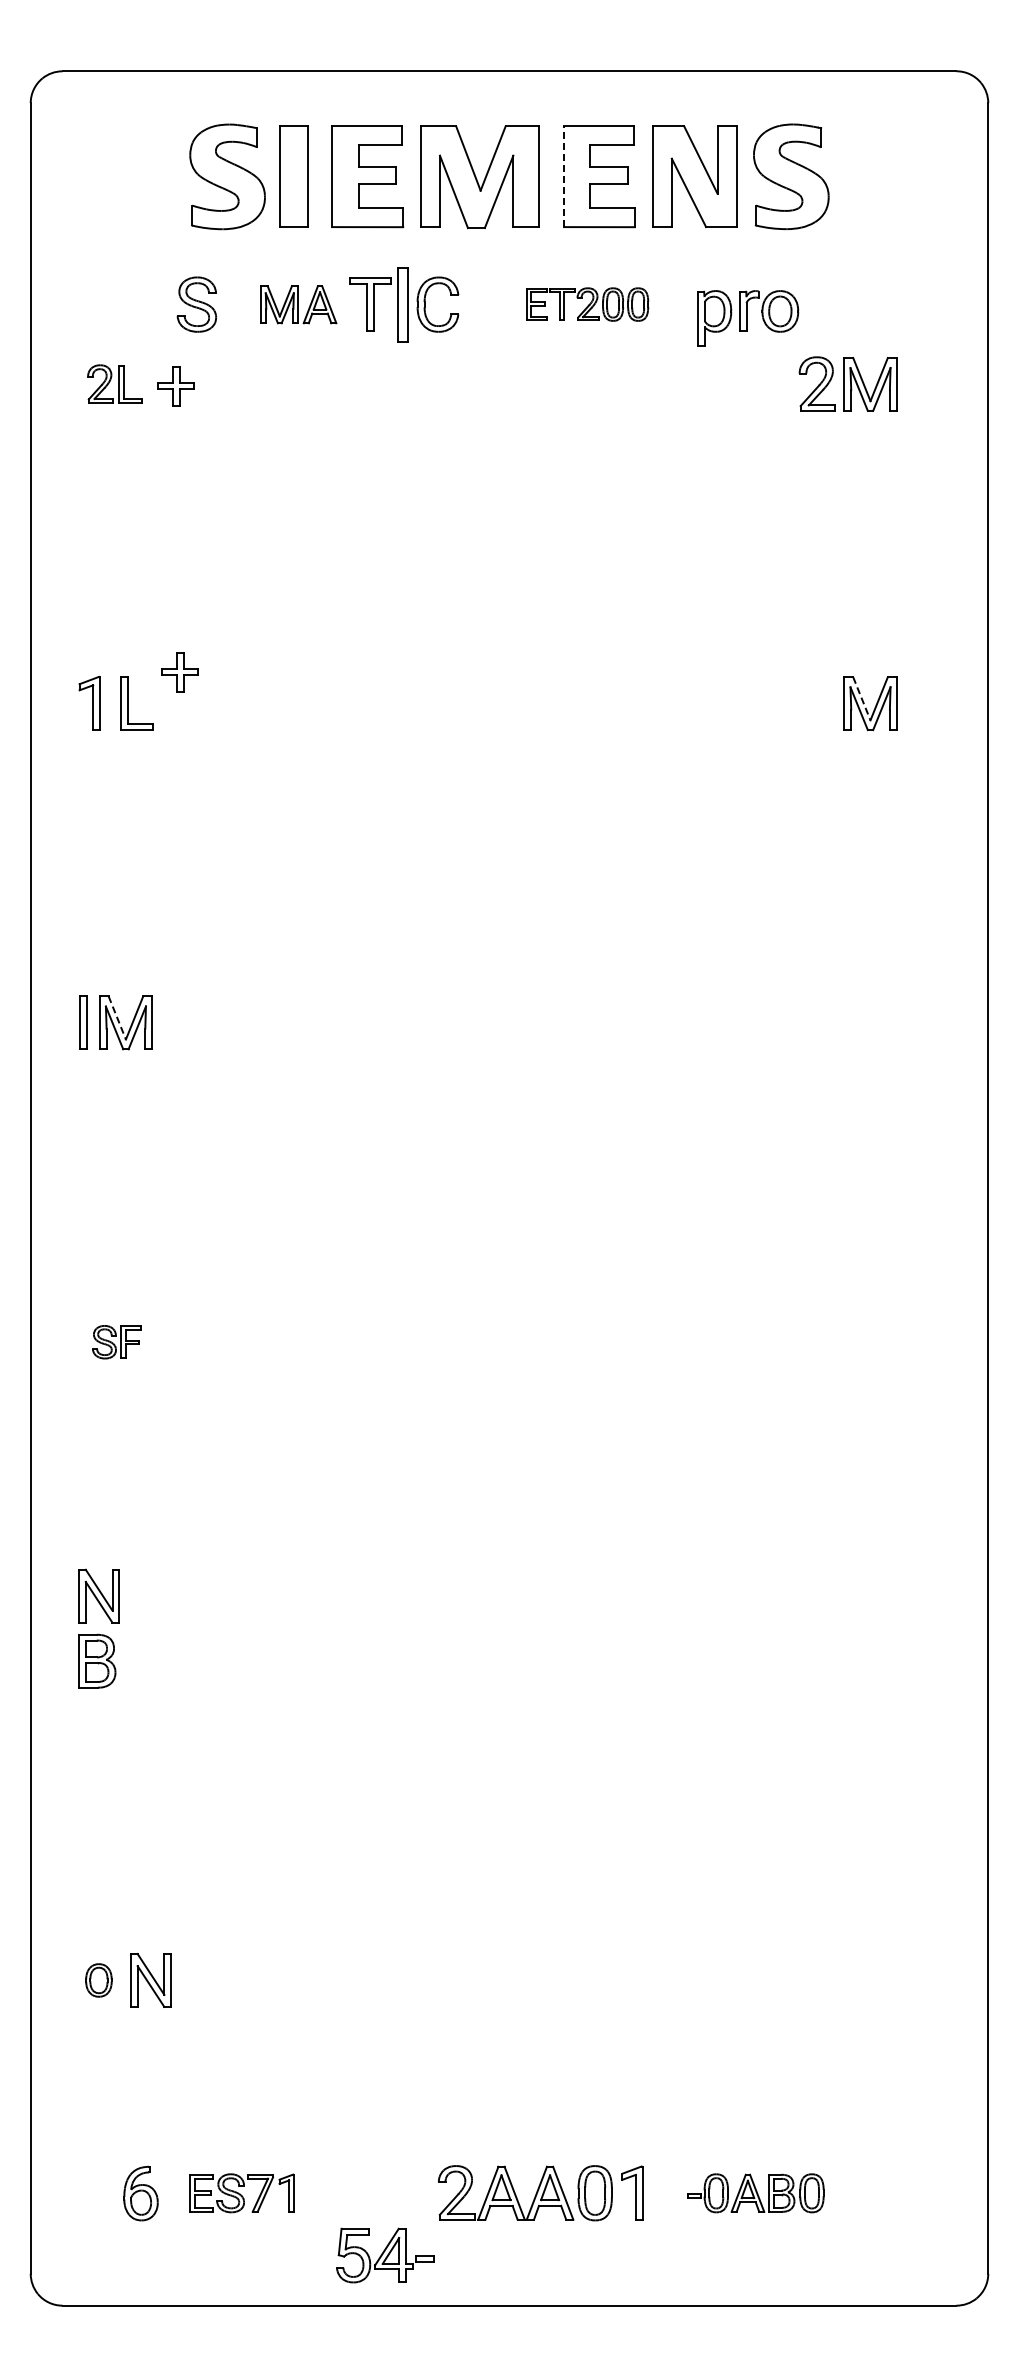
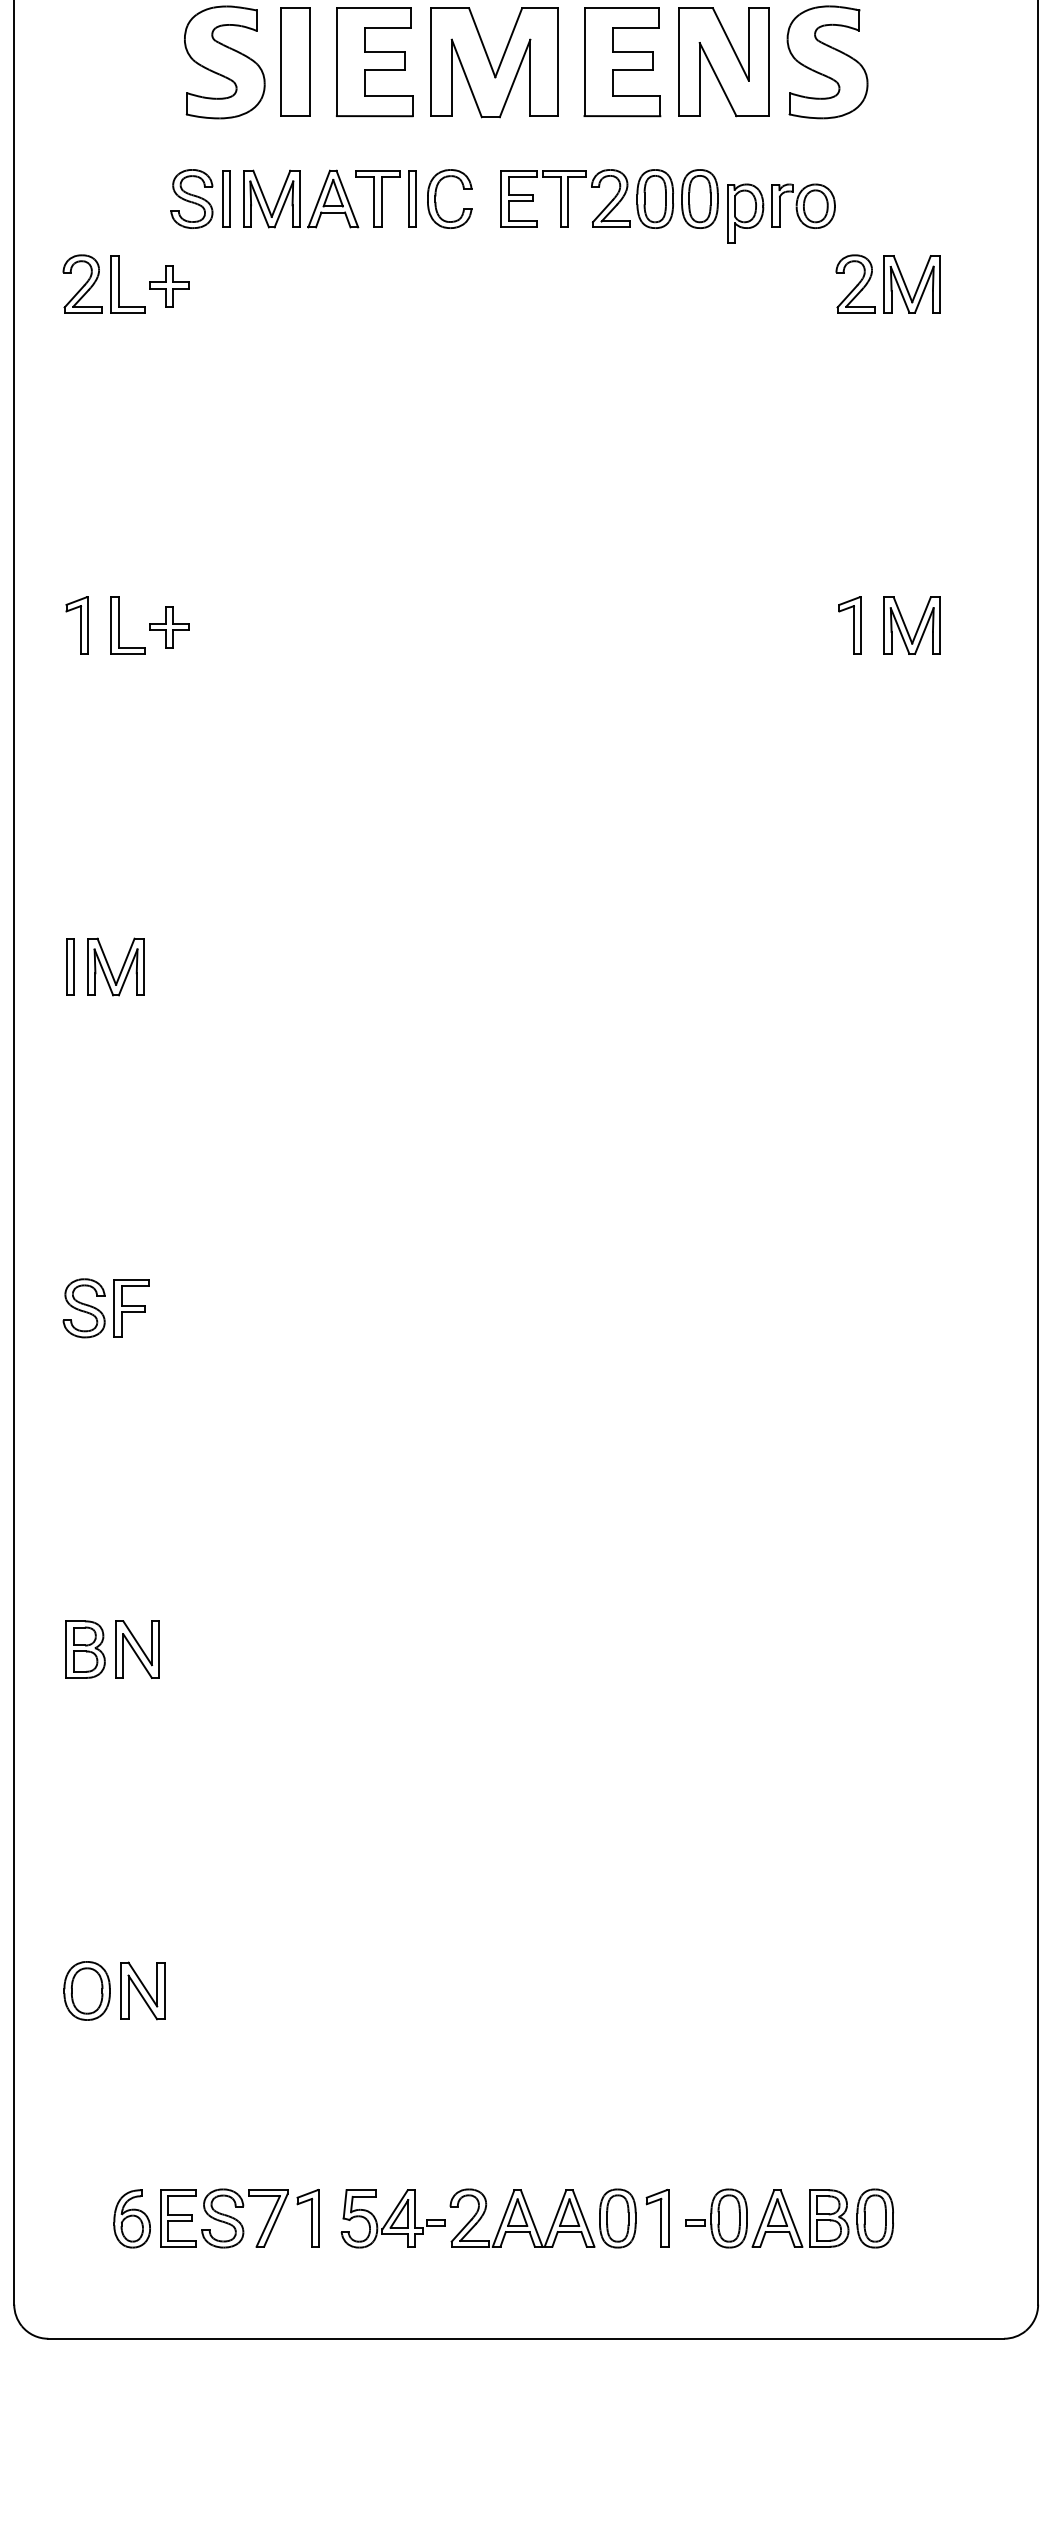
line: (564, 176) -> (585, 62), dashed -> solid
part: (229, 304) -> (226, 198), added
part: (298, 304) -> (300, 198), size x1.43
part: (403, 304) -> (412, 198), size x0.71
part: (587, 304) -> (609, 198), size x1.67
part: (114, 383) -> (103, 283), size x1.43
part: (179, 672) -> (169, 627), moved
line: (862, 699) -> (903, 621), dashed -> solid
part: (812, 703) -> (850, 625), added
line: (117, 1018) -> (107, 962), dashed -> solid
part: (116, 1342) -> (105, 1308), size x1.67
part: (98, 1595) -> (136, 1648), moved
part: (98, 1980) -> (86, 1991), size x1.67
part: (241, 2193) -> (239, 2218), size x1.43
part: (755, 2193) -> (789, 2218), size x1.43
part: (385, 2255) -> (393, 2218), moved

